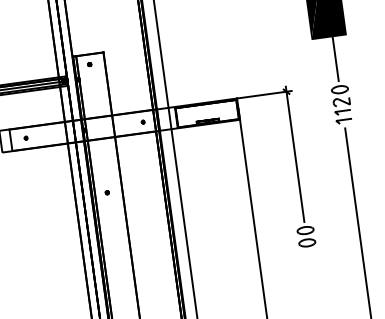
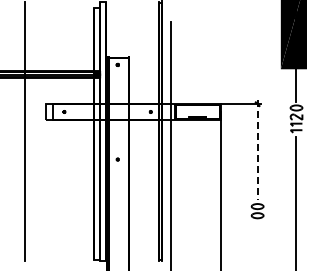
line: (294, 154) -> (257, 150), solid -> dashed

